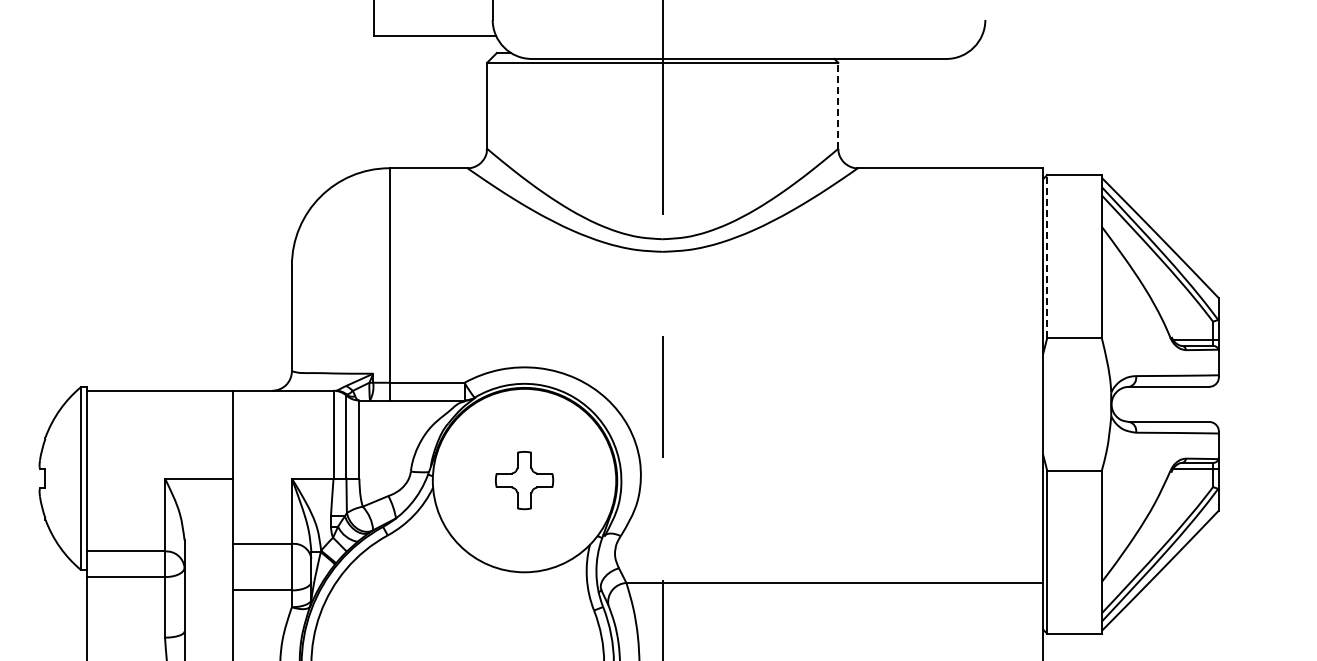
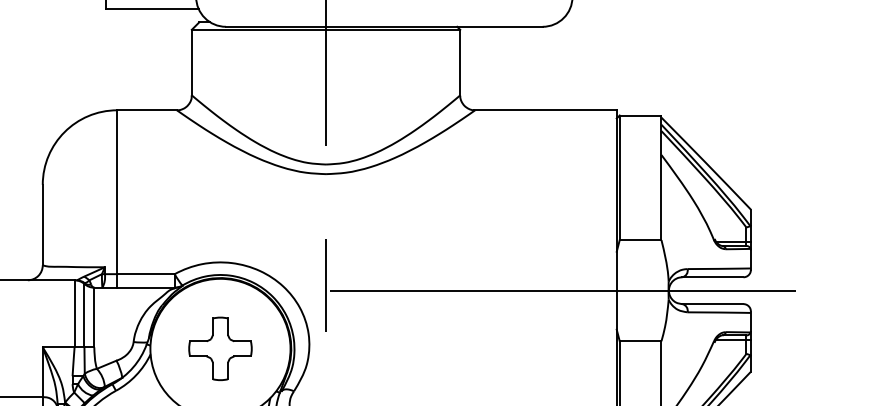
line: (838, 105) -> (460, 62), dashed -> solid
line: (1047, 256) -> (619, 177), dashed -> solid
line: (969, 404) -> (560, 290), added
part: (524, 480) -> (220, 348), size x1.43

